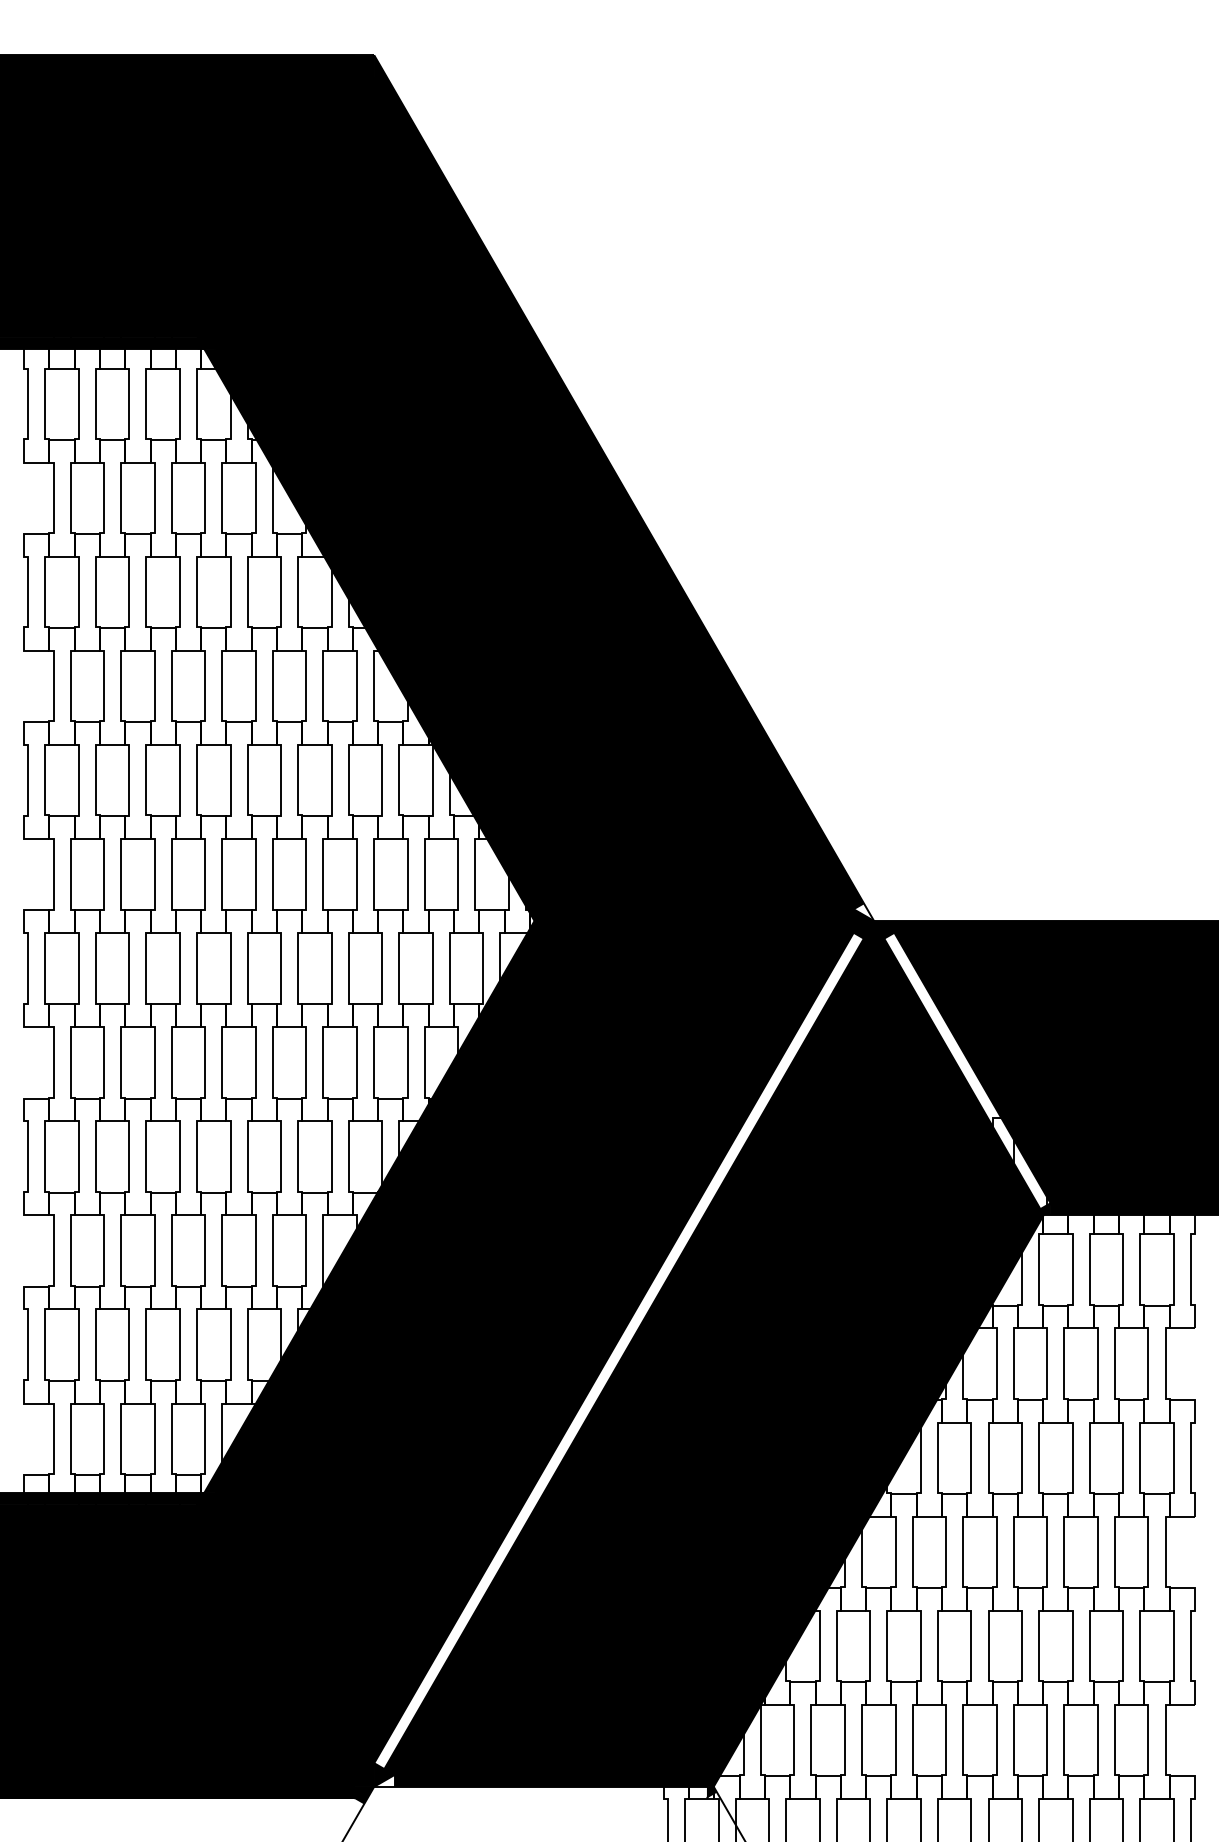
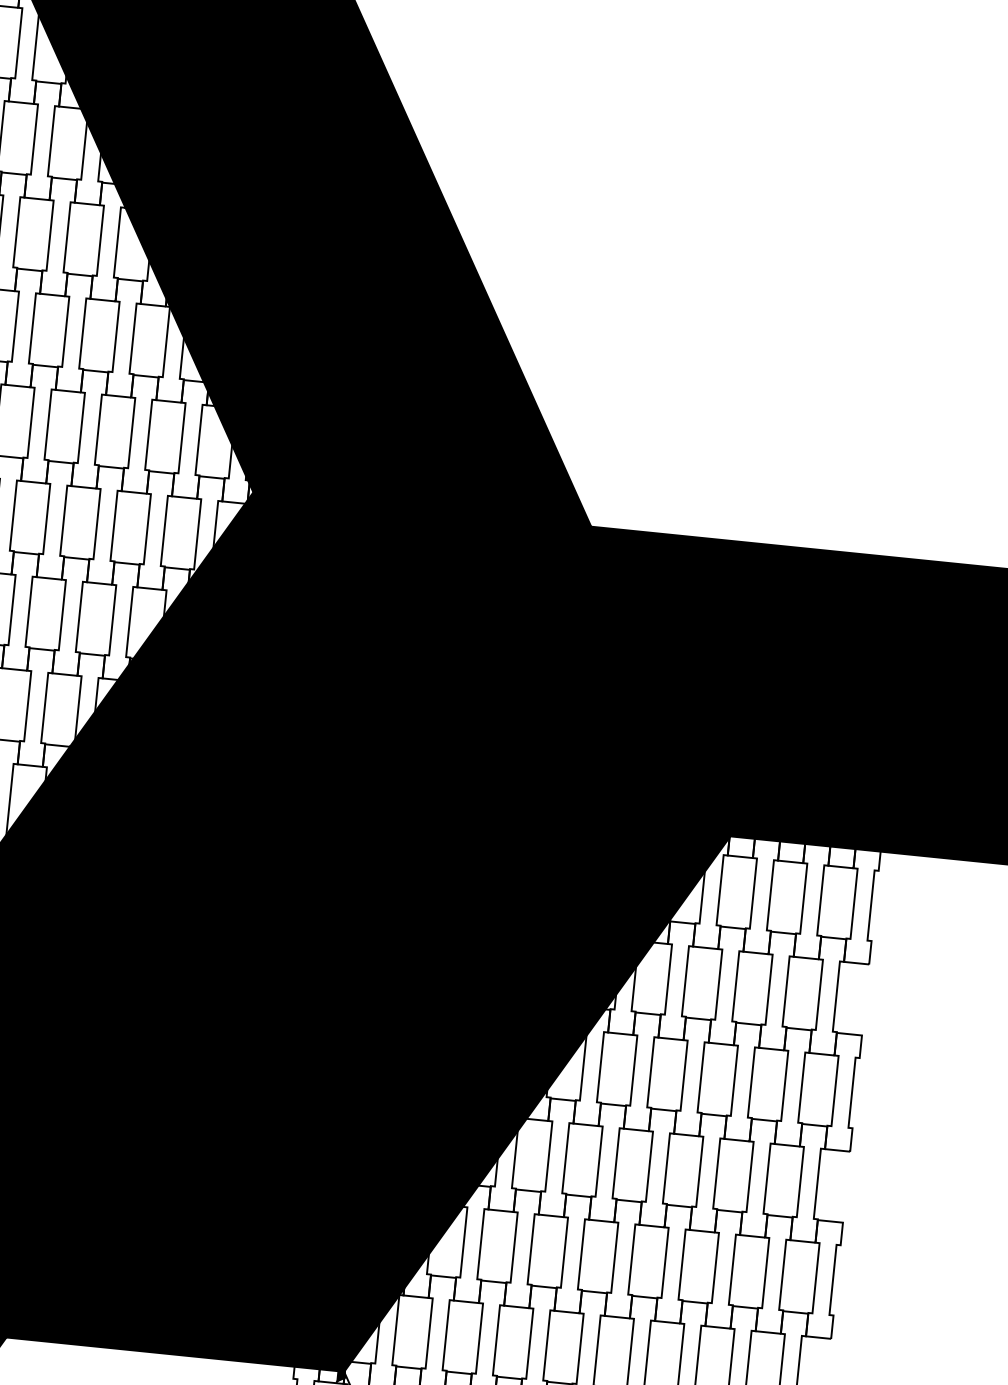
fill: (863, 912) -> (581, 517), added
fill: (967, 1070) -> (669, 684), added
fill: (618, 1350) -> (293, 928), added
fill: (384, 1780) -> (17, 1332), added

